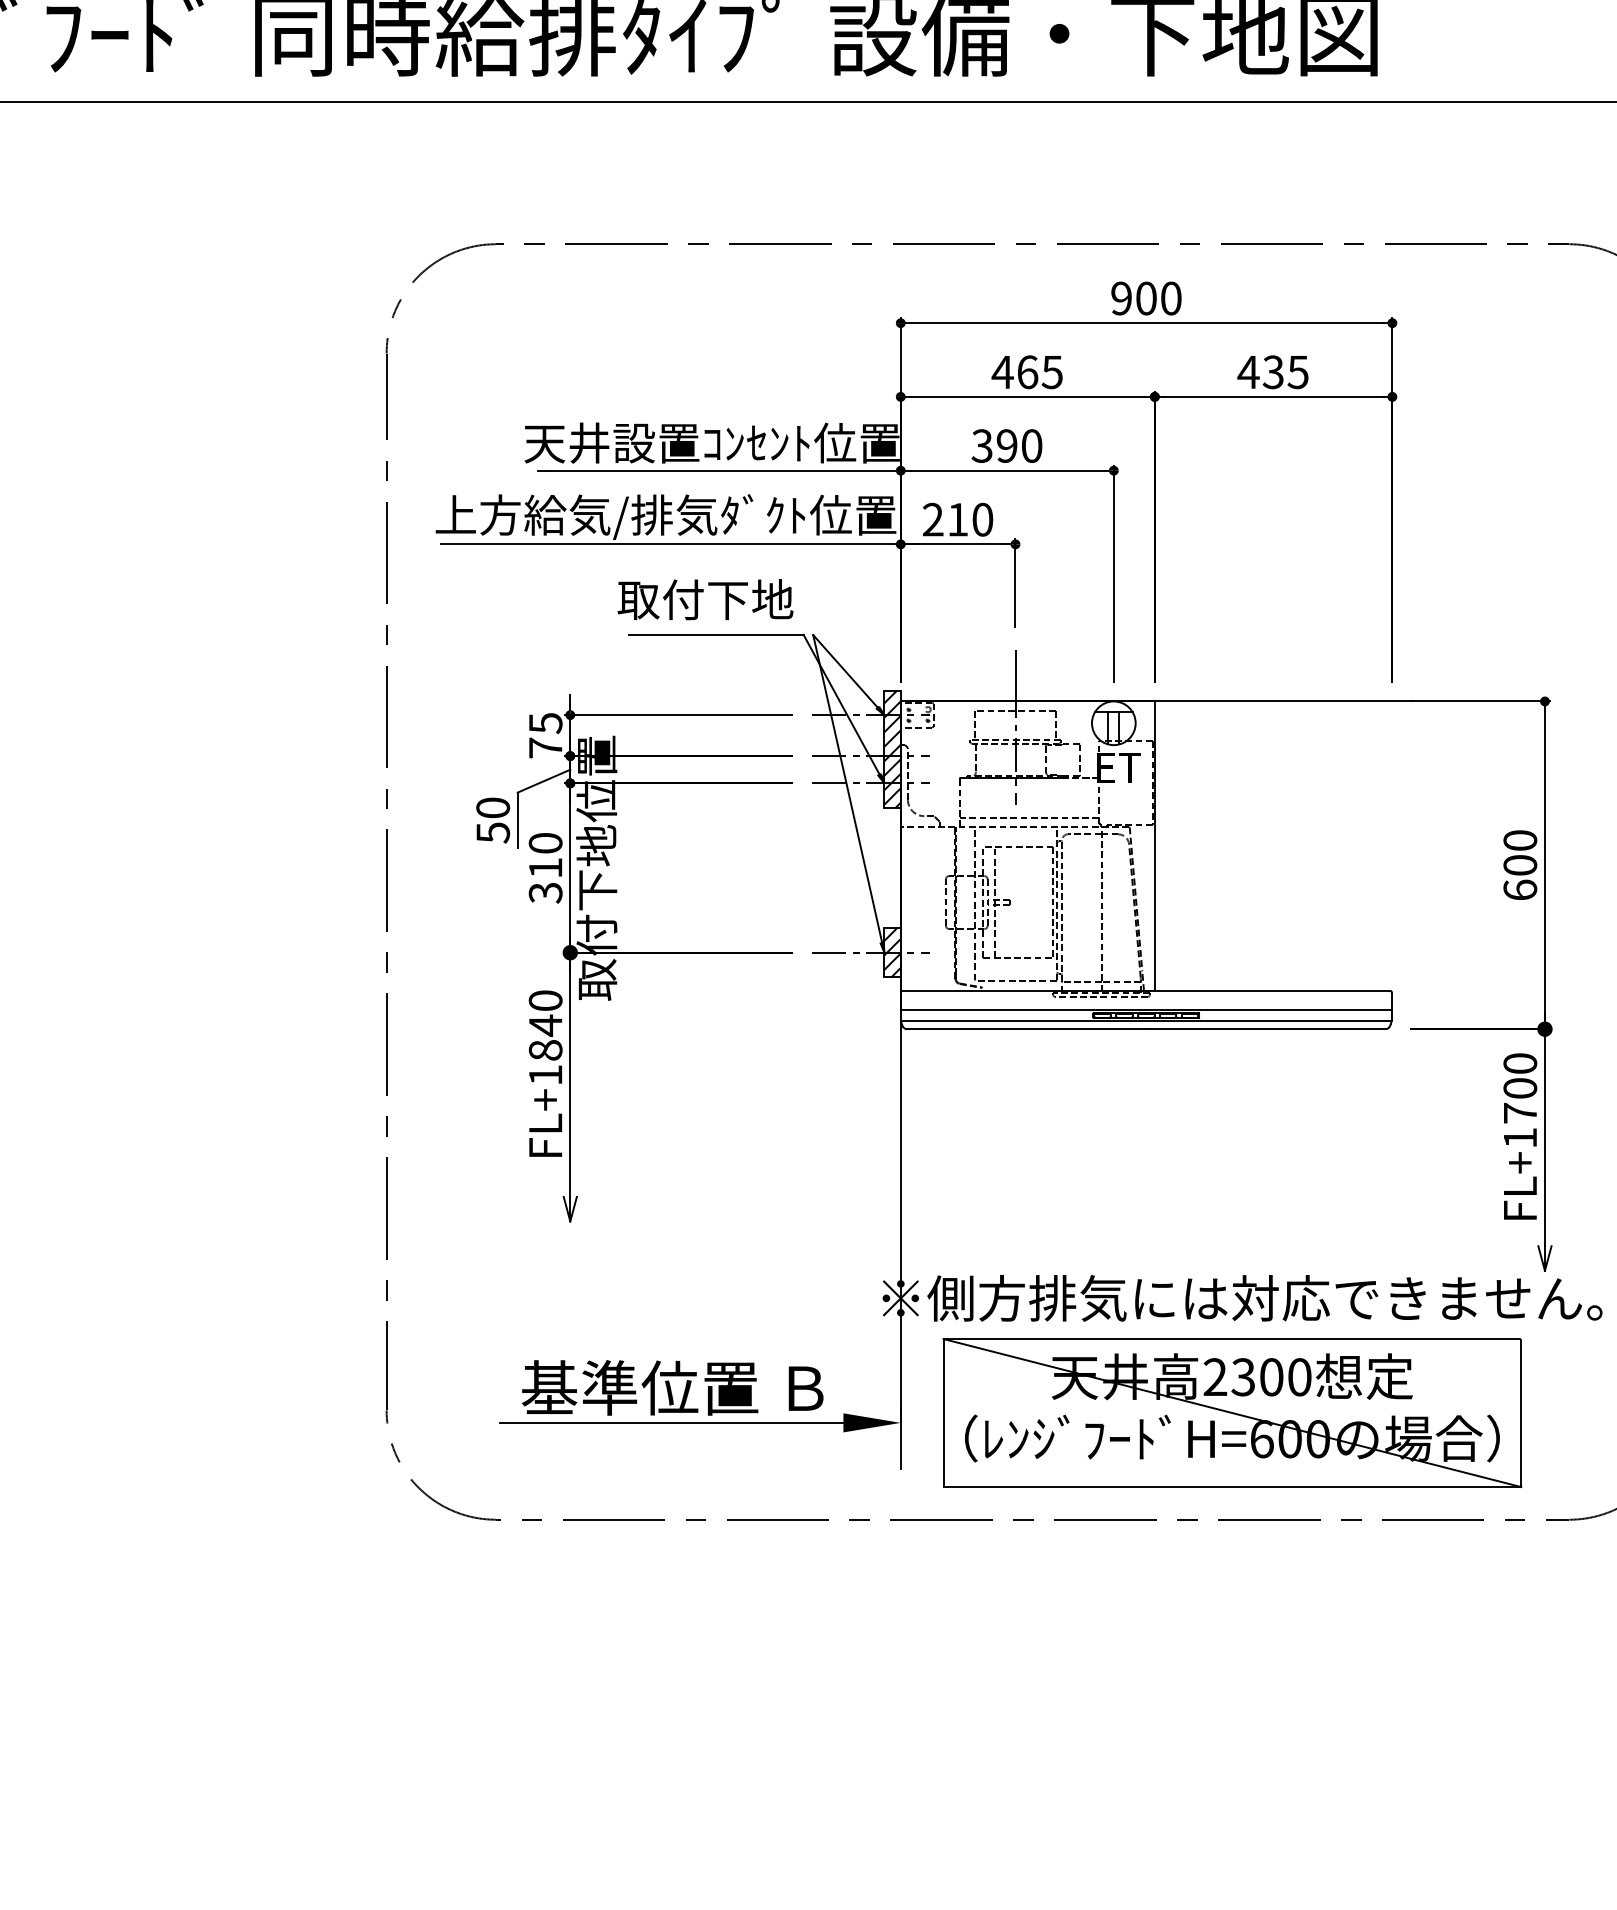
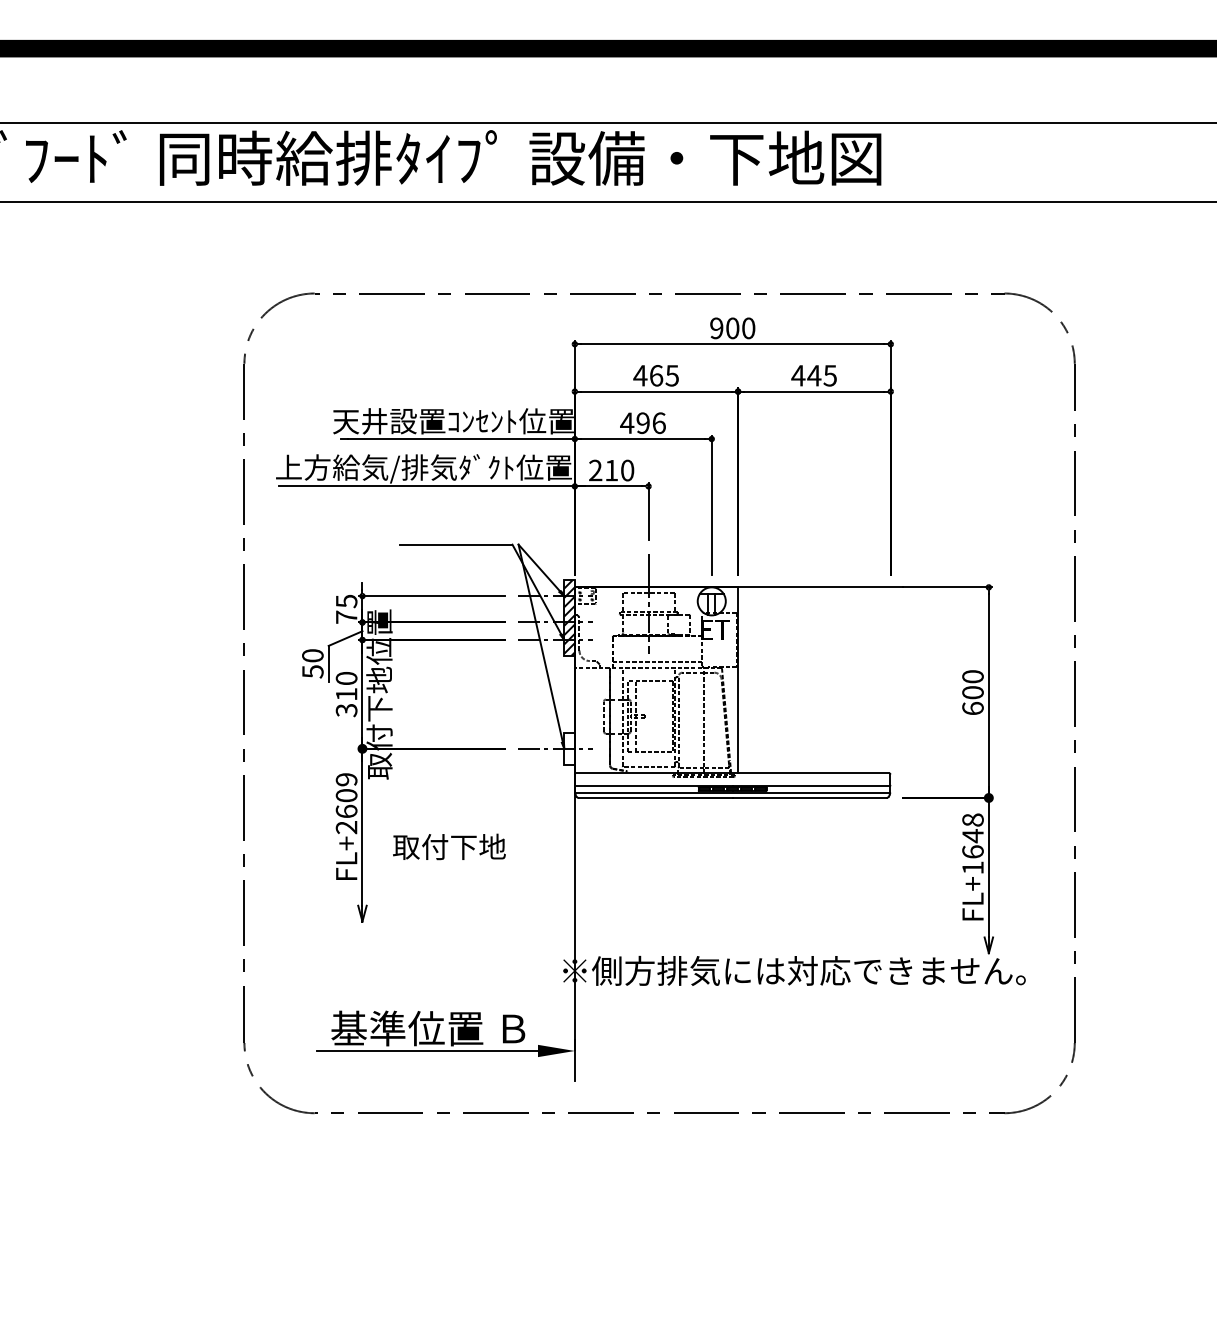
text: (1273, 371) -> (814, 375), 435 -> 445
text: (1006, 446) -> (642, 423), 390 -> 496
text: (705, 599) -> (449, 846), moved
hatch: (892, 952) -> (569, 748), removed
text: (545, 1037) -> (346, 803), FL+1840 -> FL+2609
text: (1519, 1087) -> (972, 835), FL+1700 -> FL+1648
part: (1231, 1412) -> (787, 1044), removed

